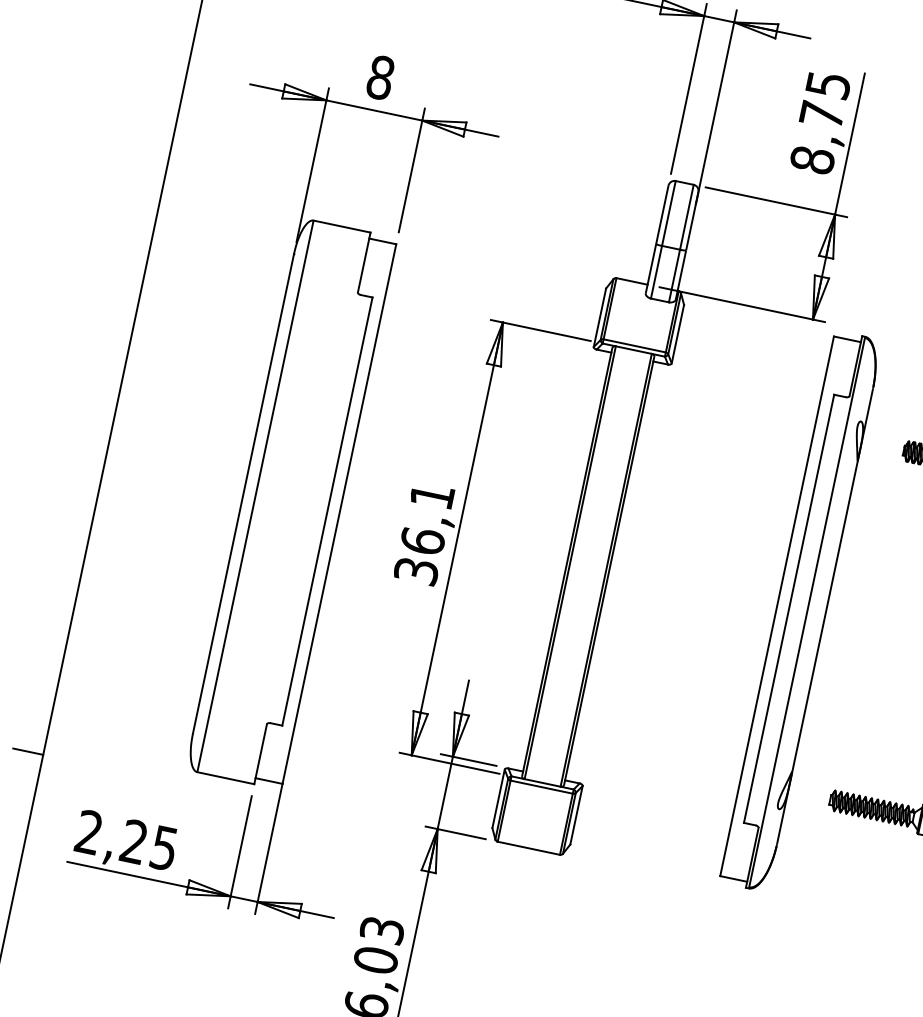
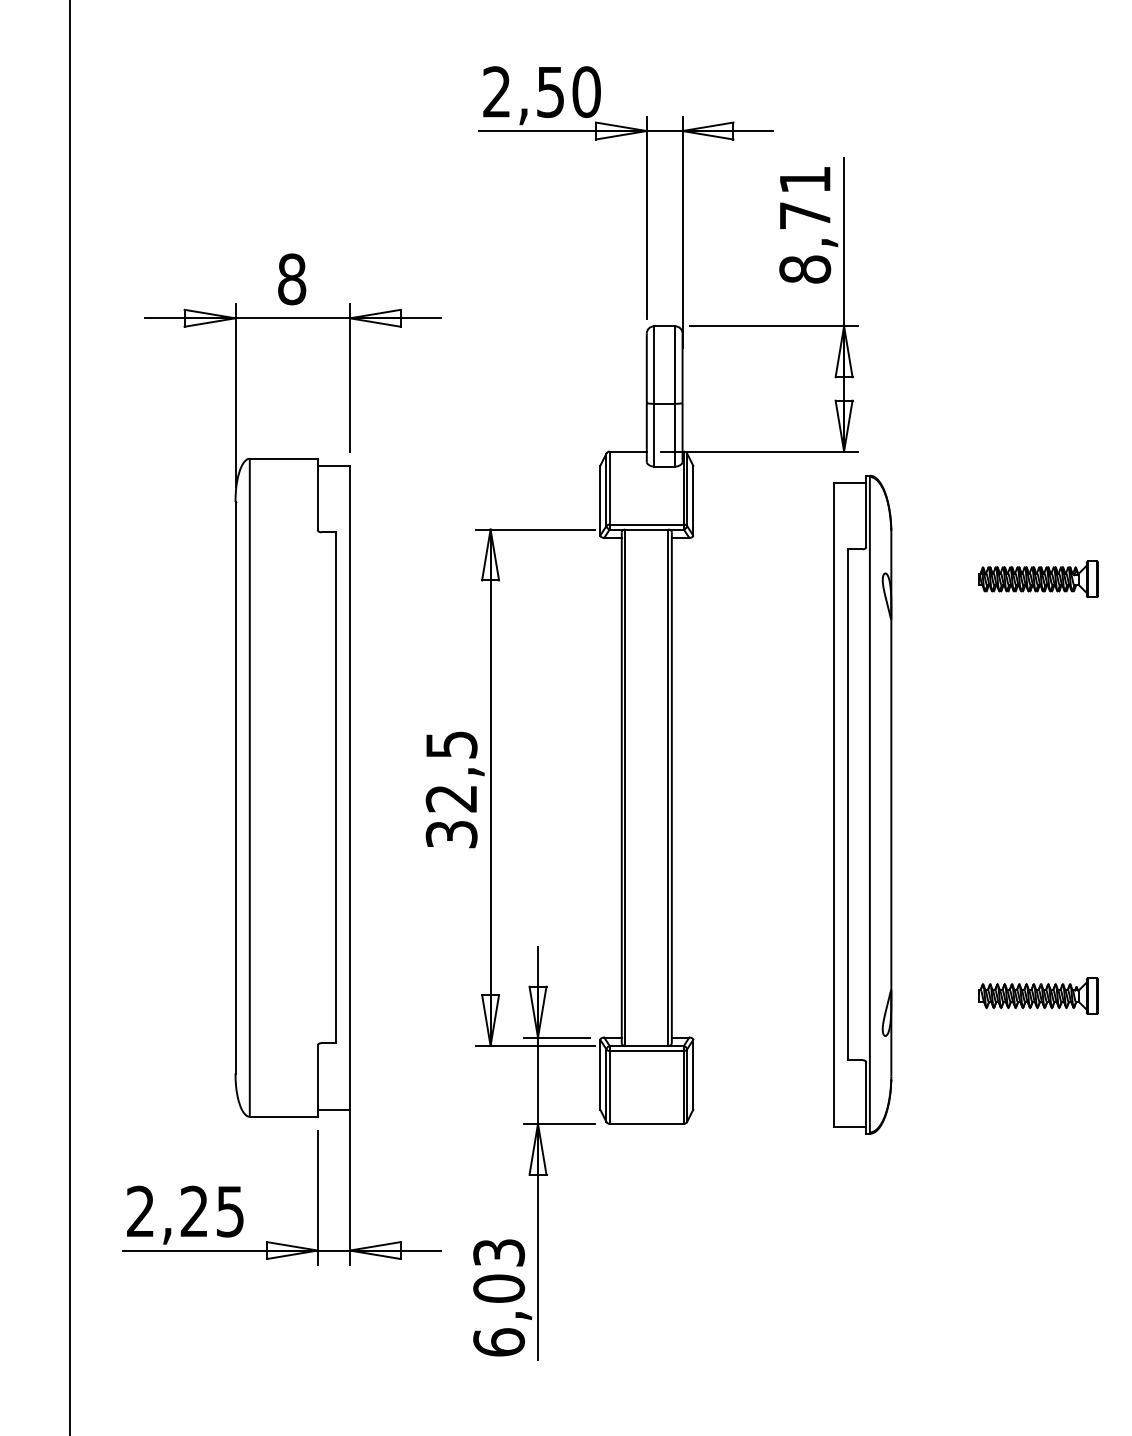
text: (828, 84) -> (805, 179), 8,75 -> 8,71
text: (427, 518) -> (451, 771), 36,1 -> 32,5
part: (800, 611) -> (862, 804), moved
line: (28, 752) -> (51, 1134), removed

